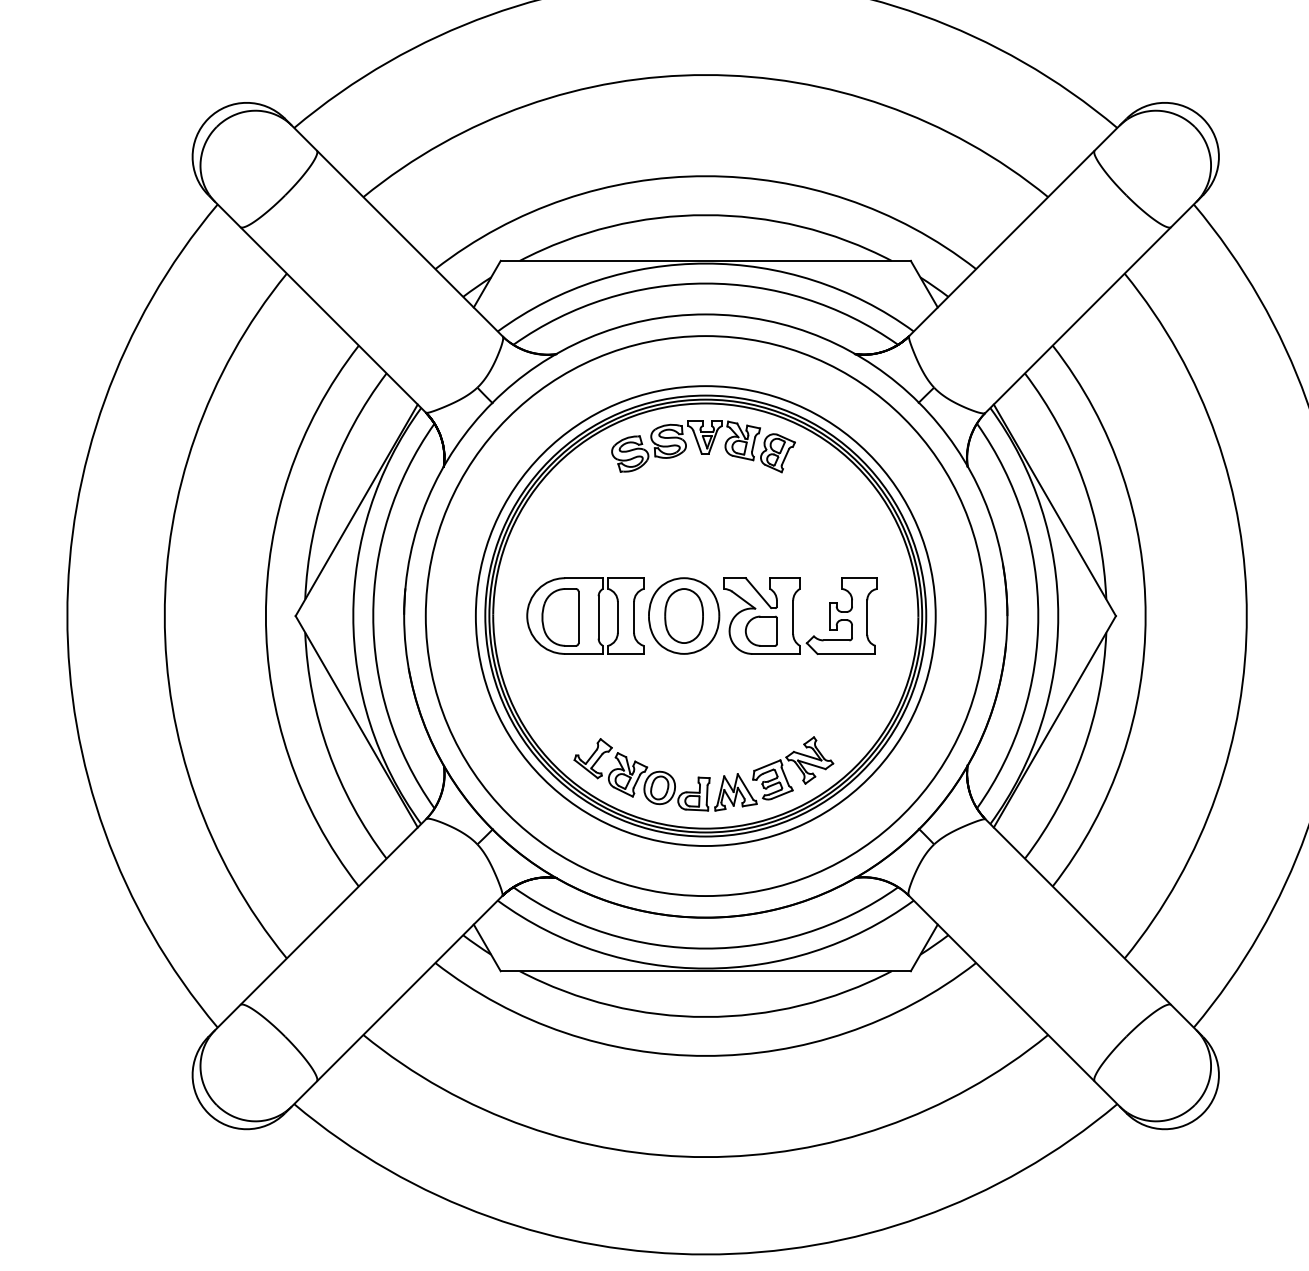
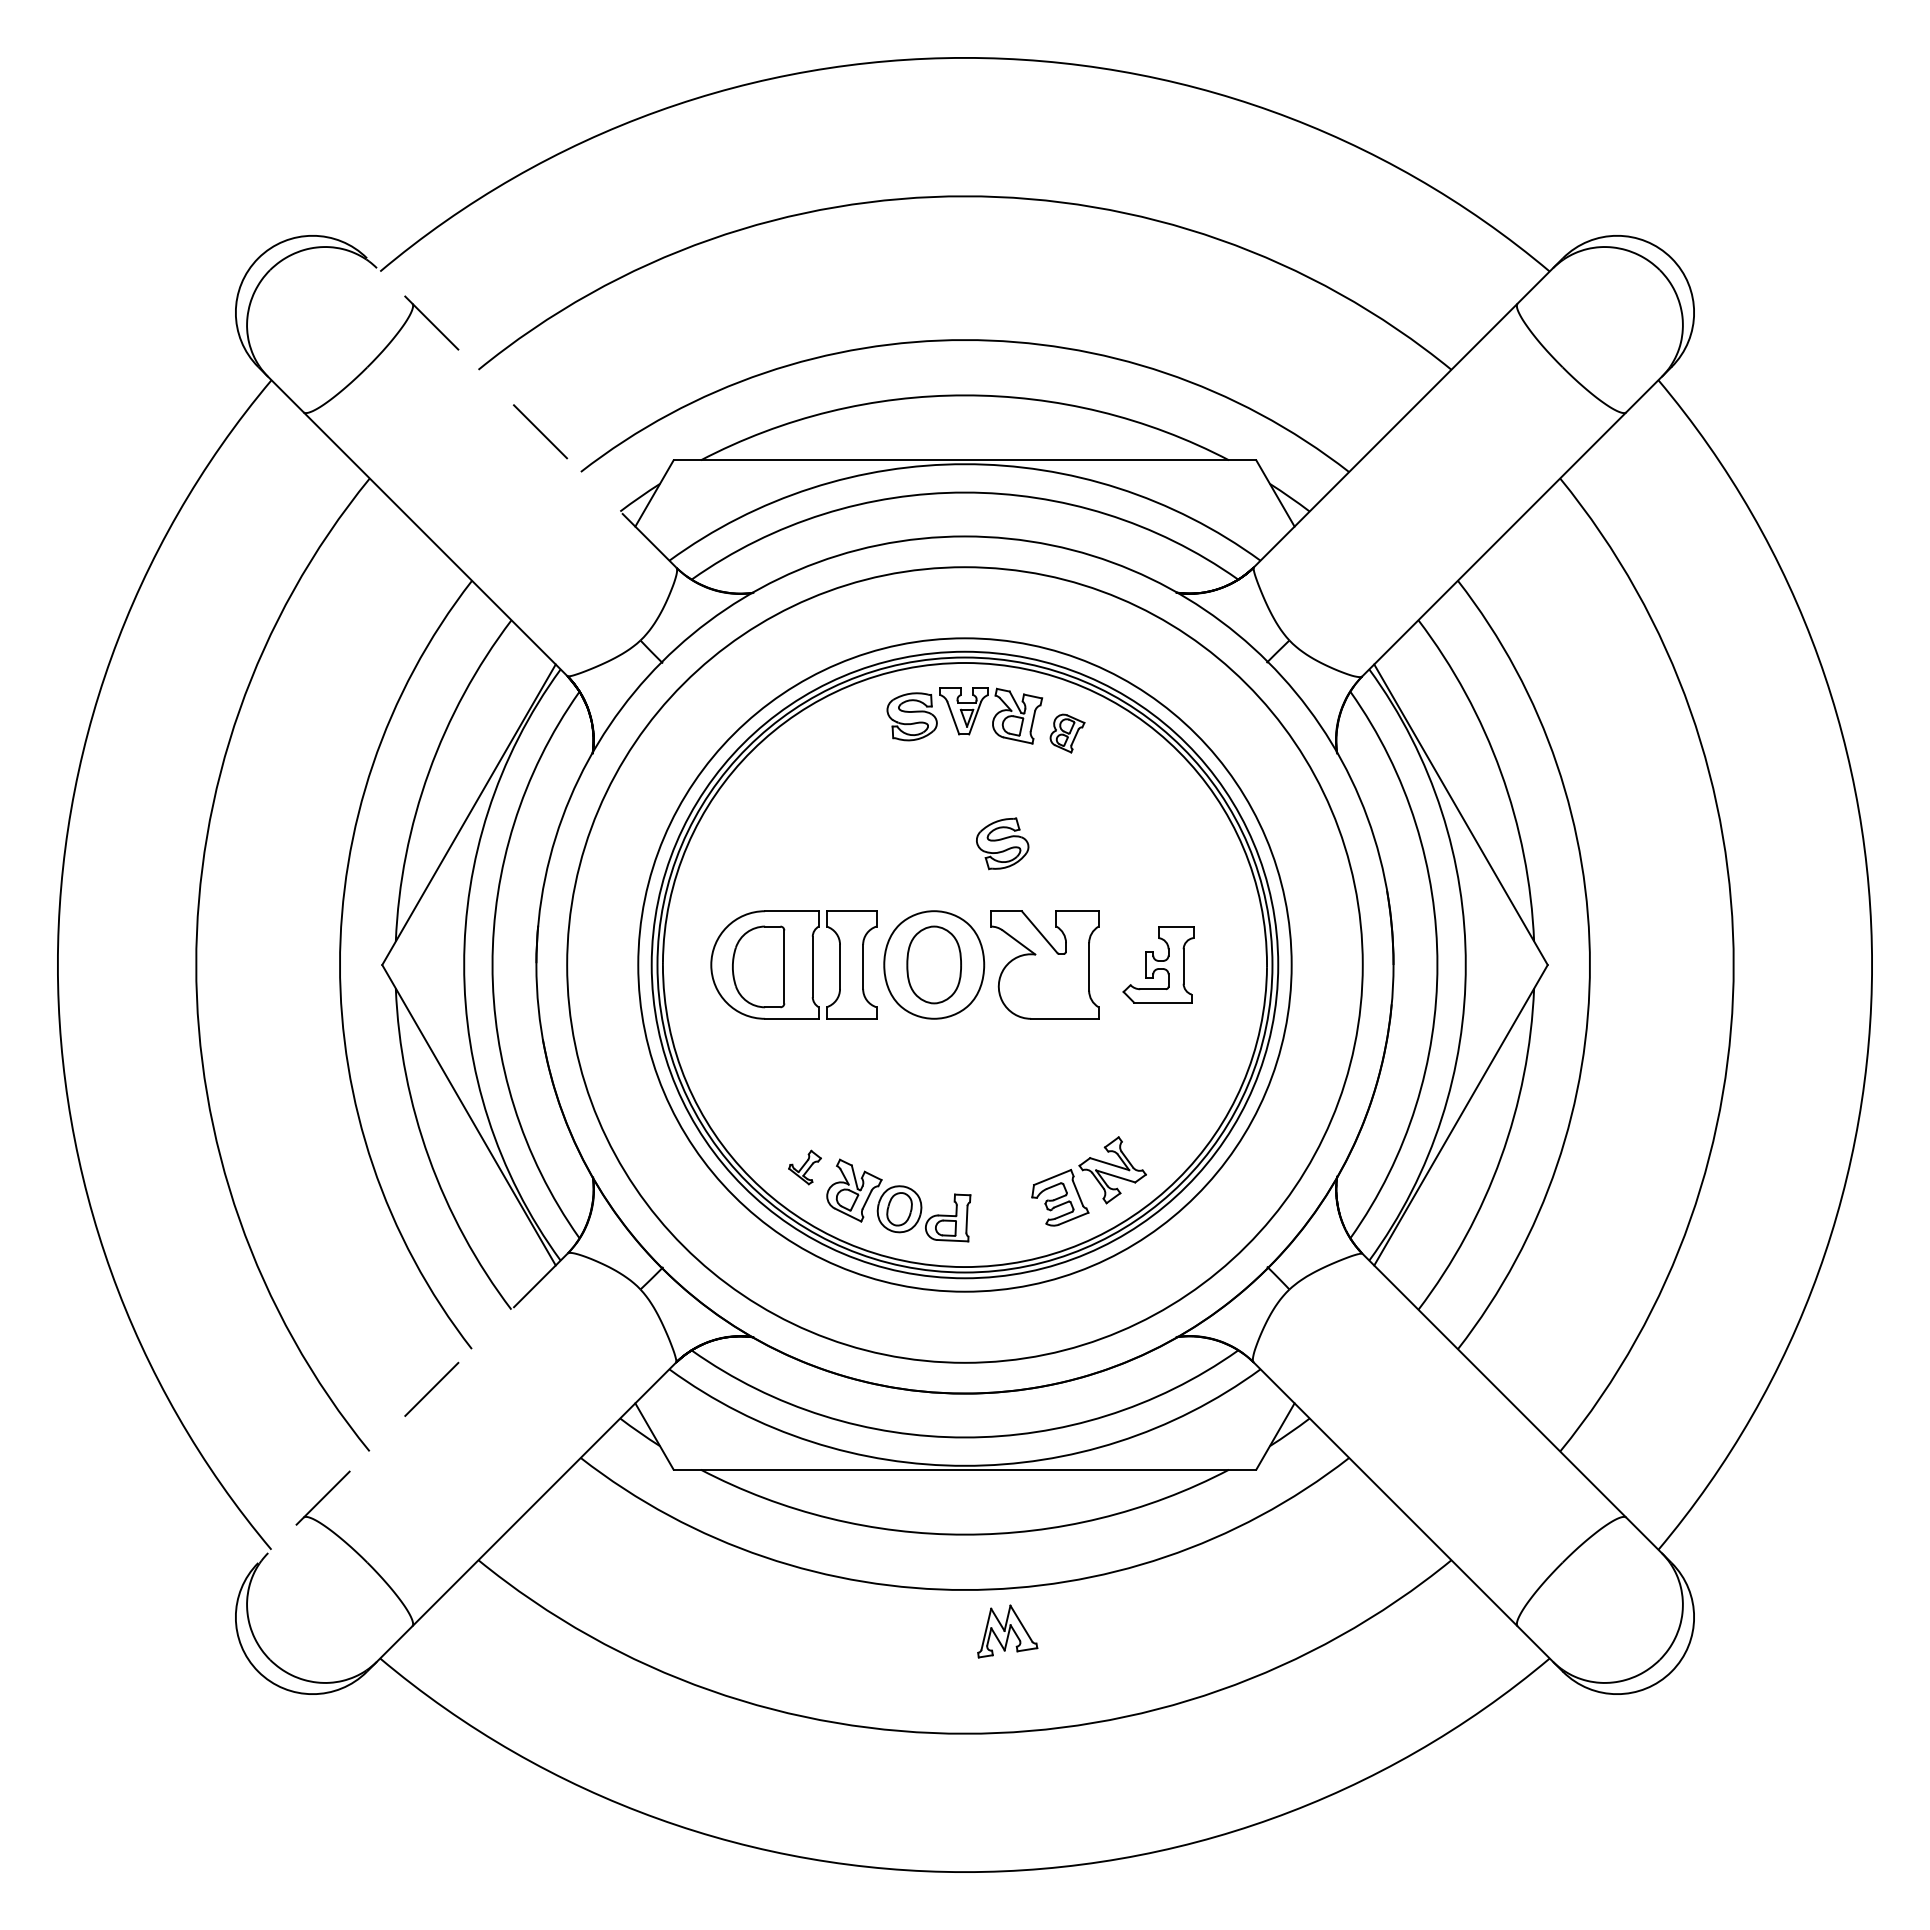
line: (393, 227) -> (521, 413), solid -> dashed
part: (630, 453) -> (1002, 843), moved
part: (777, 453) -> (1067, 733), size x0.7
part: (841, 615) -> (1158, 964), size x0.7
part: (761, 631) -> (1043, 986), removed
part: (592, 758) -> (804, 1167), size x0.6
part: (735, 792) -> (1007, 1631), moved
line: (317, 928) -> (413, 1408), solid -> dashed

